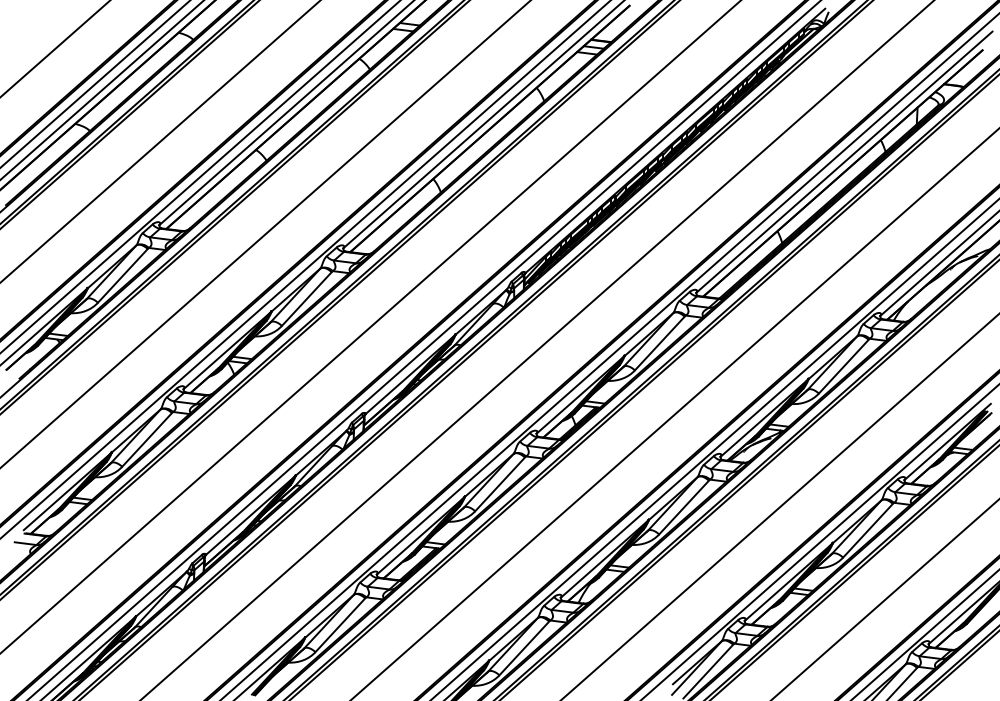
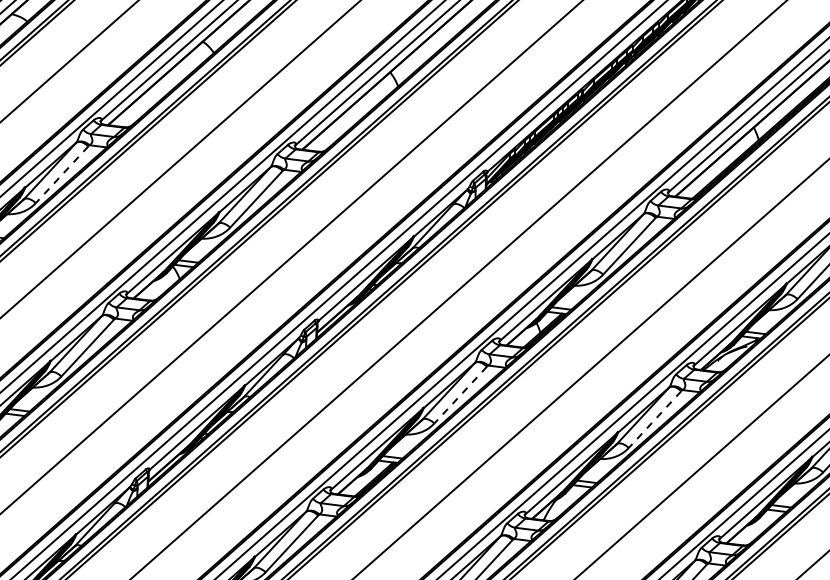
line: (122, 275) -> (61, 174), solid -> dashed
line: (500, 484) -> (461, 395), solid -> dashed
line: (684, 507) -> (655, 419), solid -> dashed

